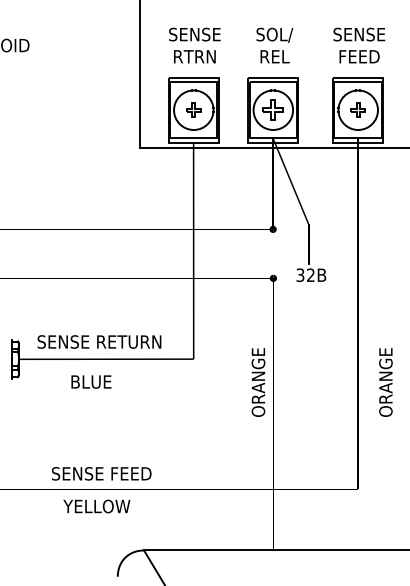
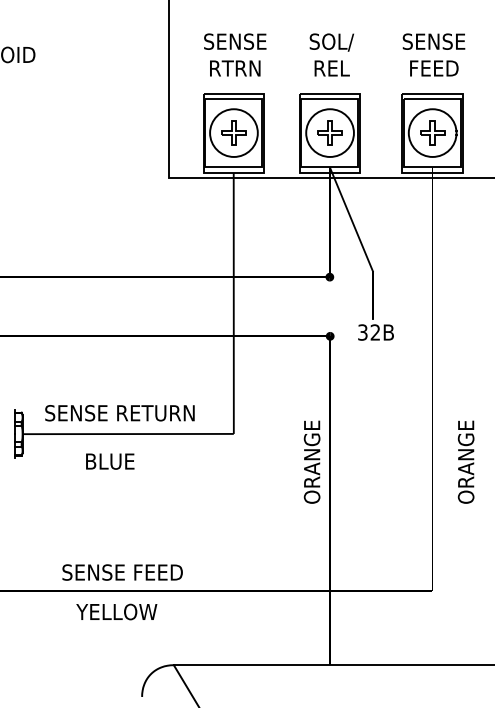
part: (193, 109) -> (233, 132), size x1.43
part: (358, 109) -> (432, 132), size x1.43

